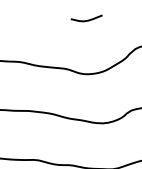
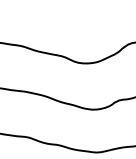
curve: (87, 19) -> (86, 13), removed

